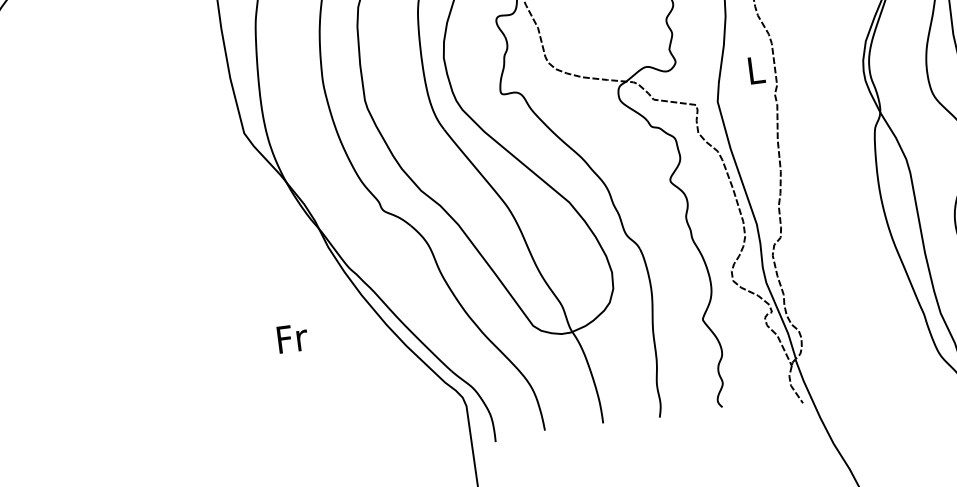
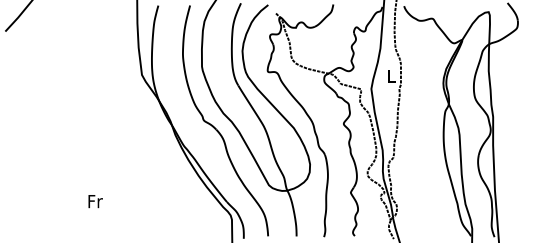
text: (292, 338) -> (95, 201), moved

